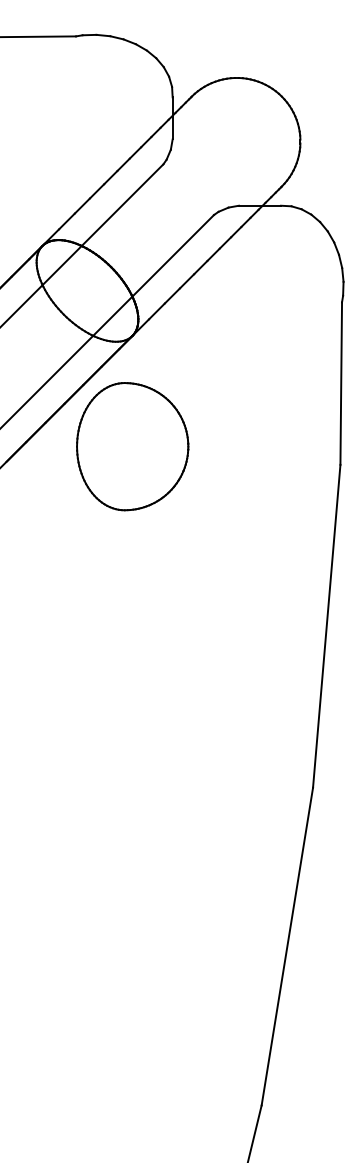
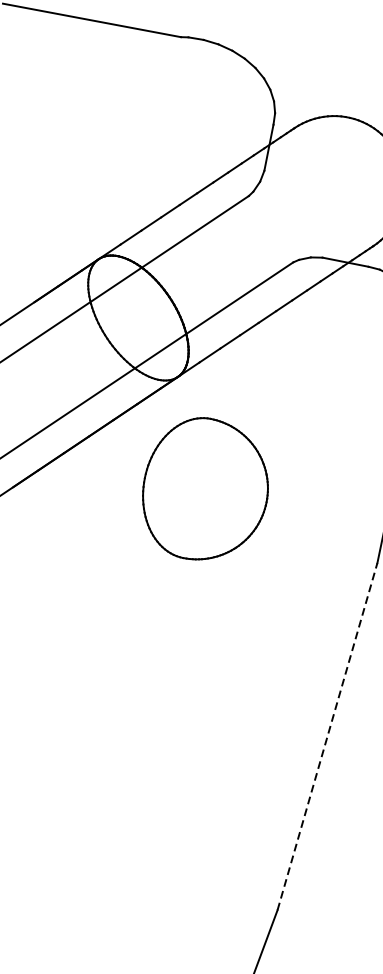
part: (132, 446) -> (205, 489), moved
line: (326, 625) -> (327, 735), solid -> dashed

